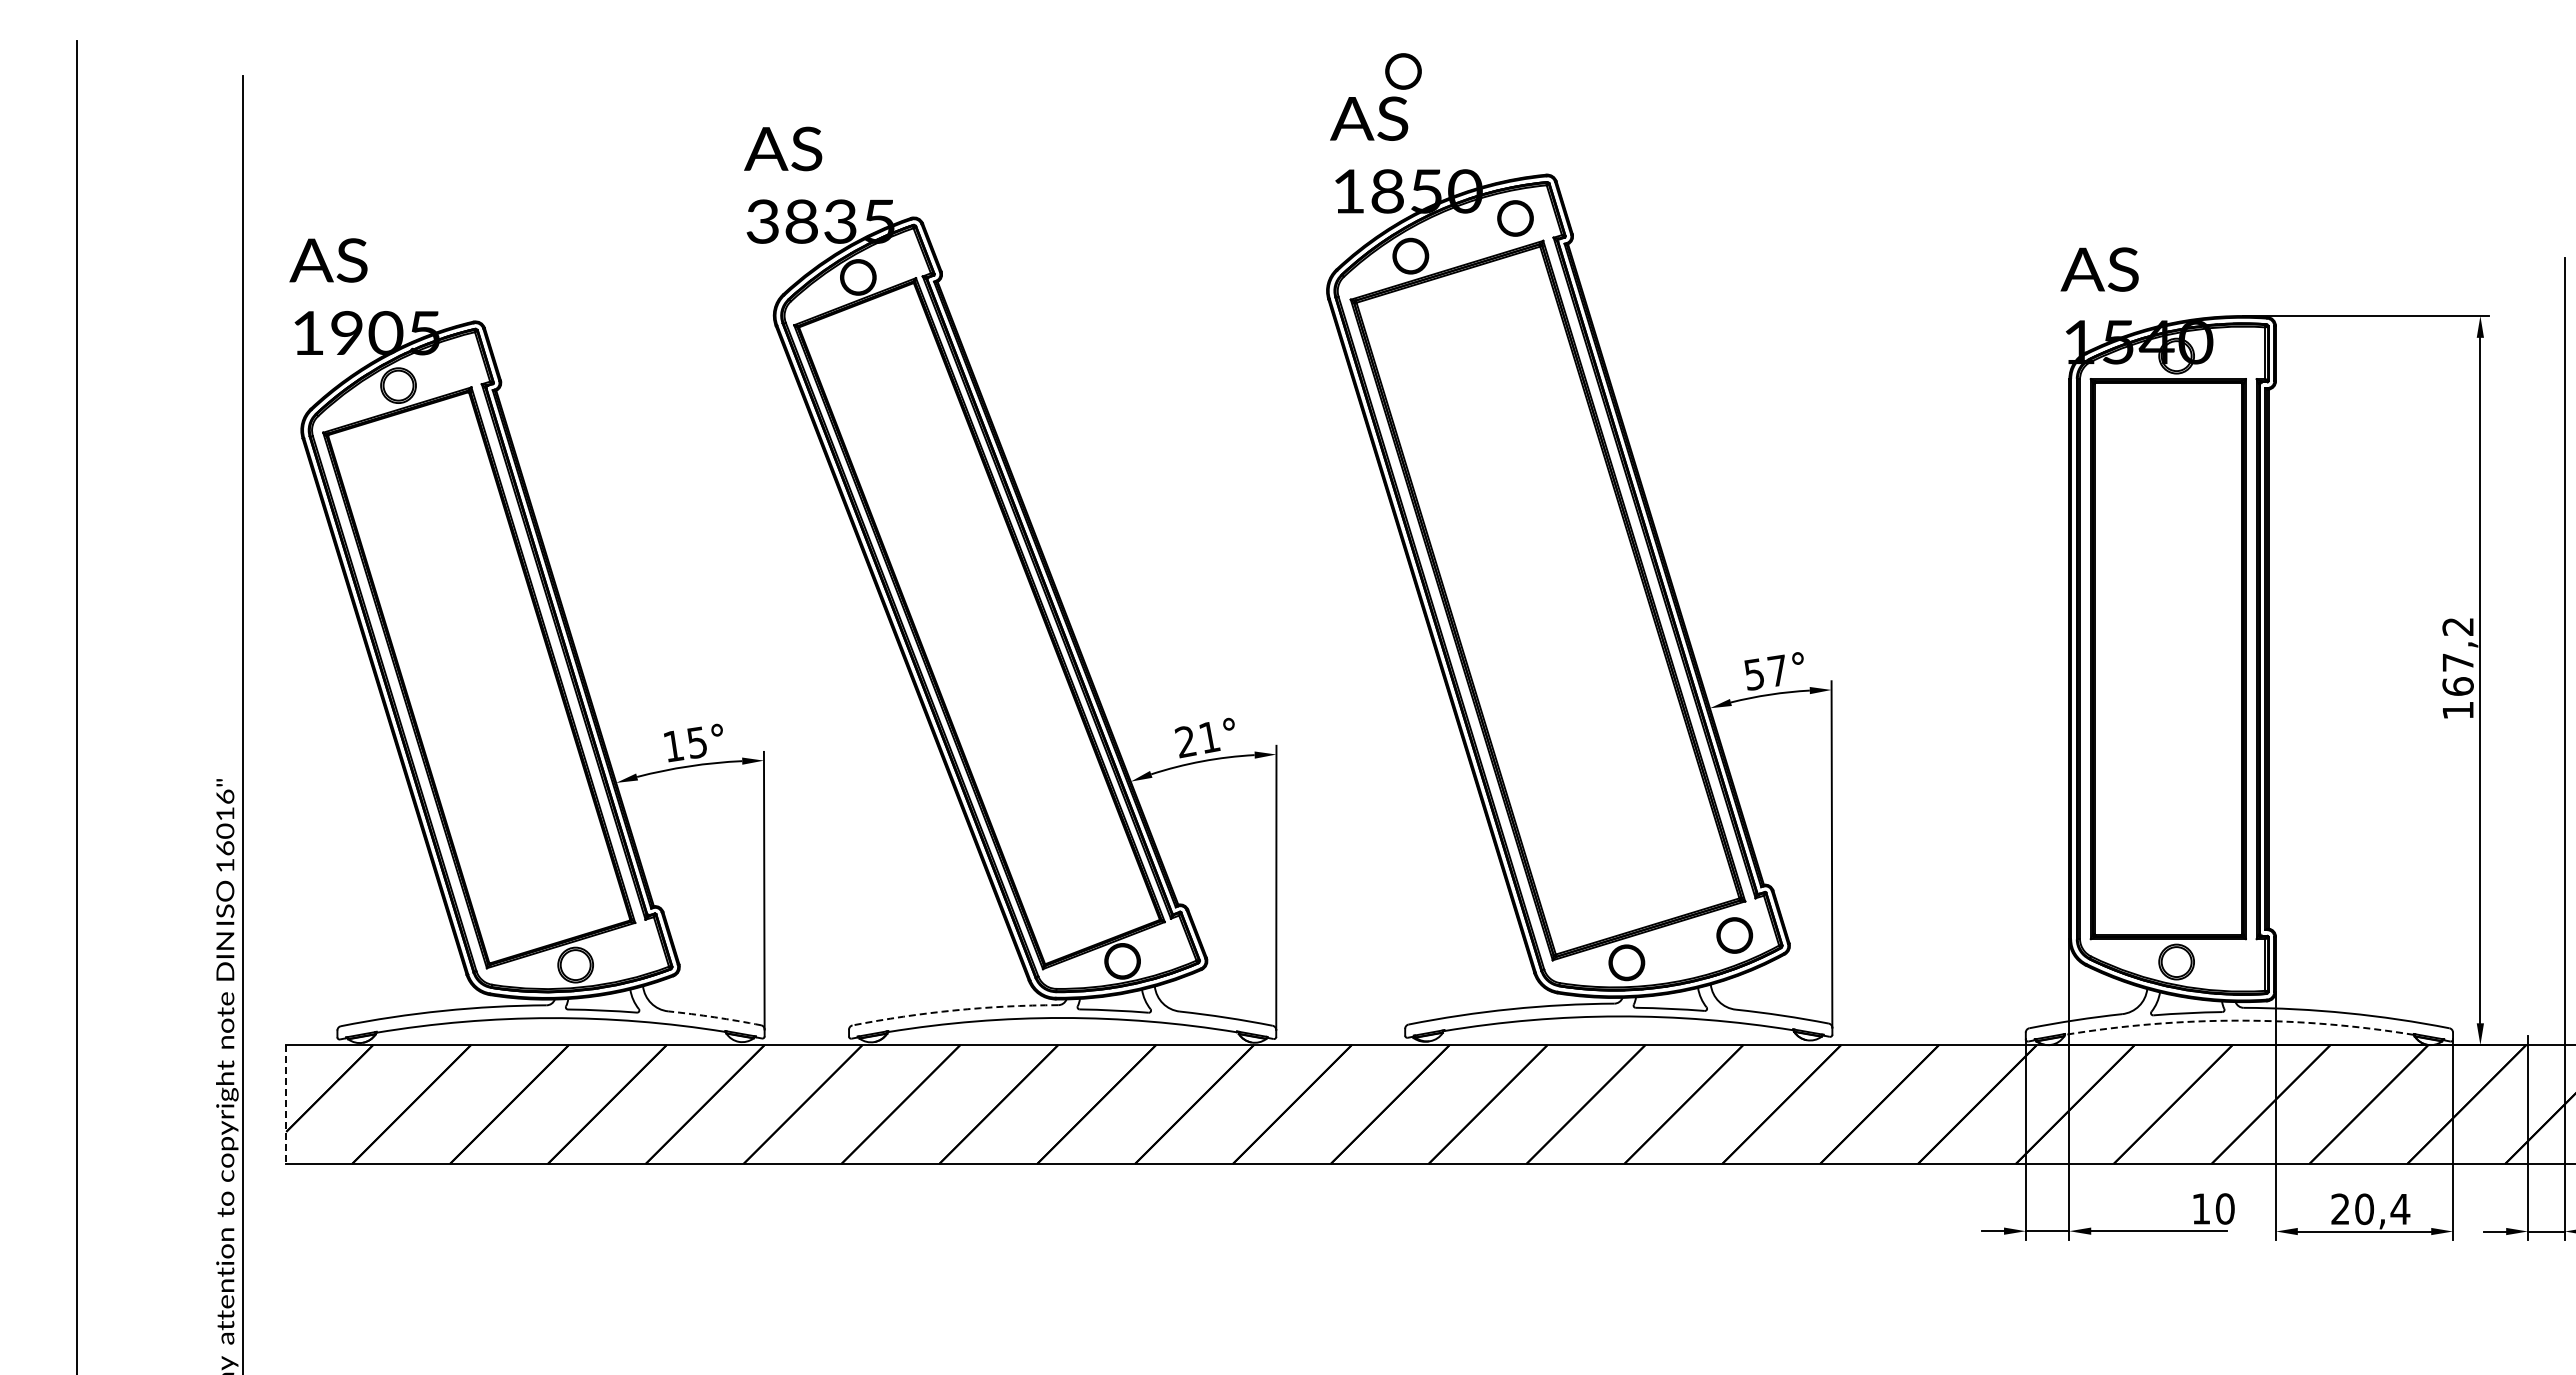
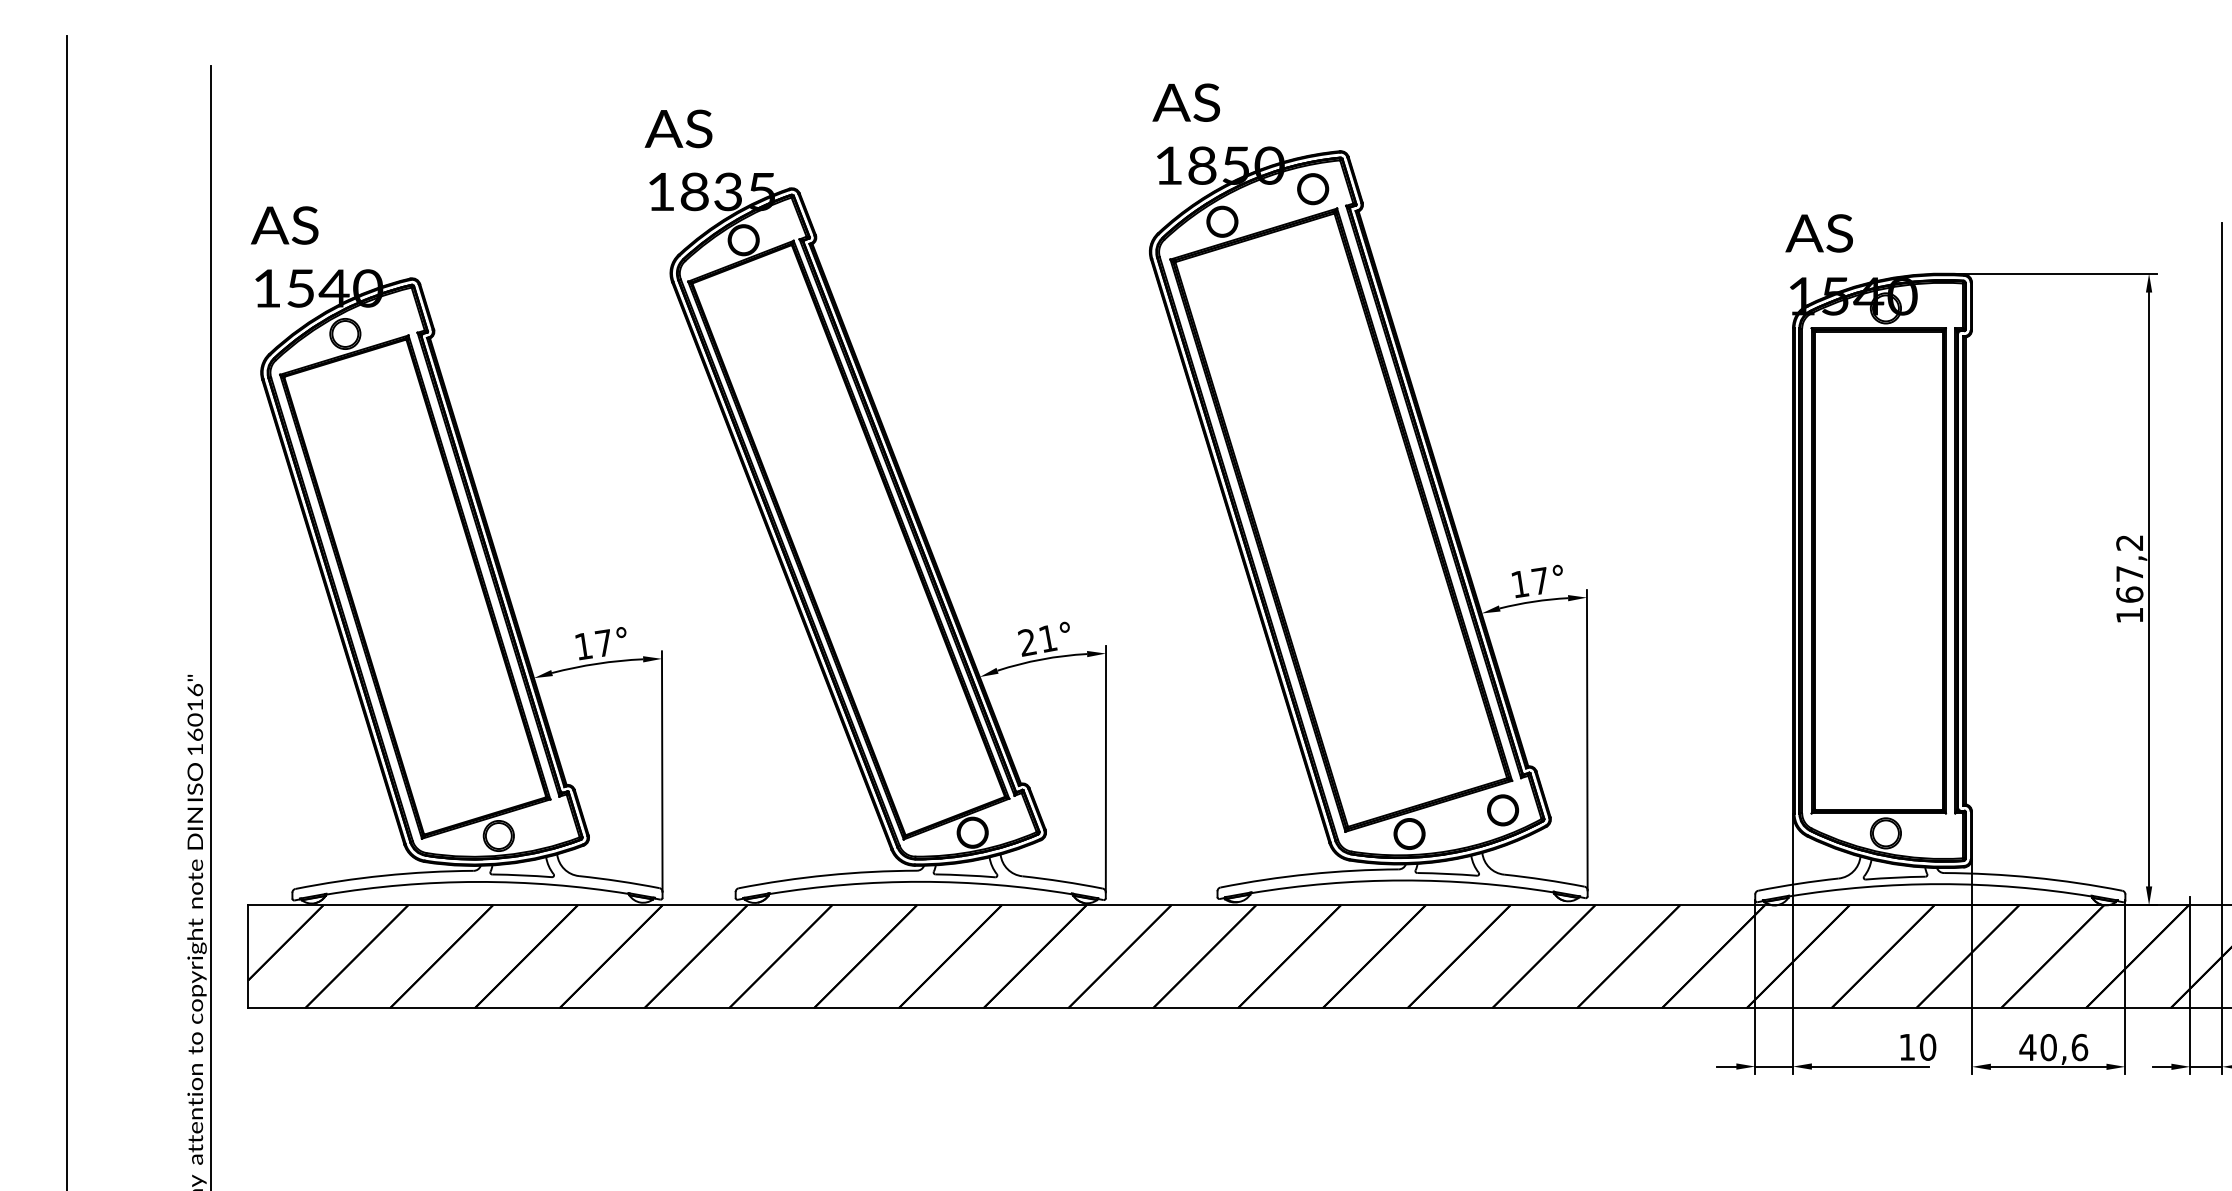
part: (1403, 71) -> (1216, 61), removed
text: (762, 221) -> (660, 191), 3835 -> 1835
text: (386, 333) -> (334, 288), 1905 -> 1540
text: (1754, 674) -> (1520, 584), 57° -> 17°
text: (696, 742) -> (603, 643), 15° -> 17°
arc: (954, 1010) -> (827, 875), dashed -> solid
arc: (714, 1017) -> (619, 881), dashed -> solid
arc: (2239, 1020) -> (1940, 884), dashed -> solid
line: (286, 1104) -> (248, 956), dashed -> solid
text: (2370, 1209) -> (2053, 1047), 20,4 -> 40,6

